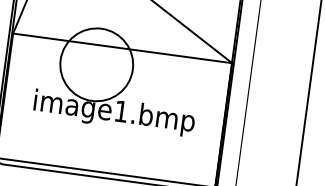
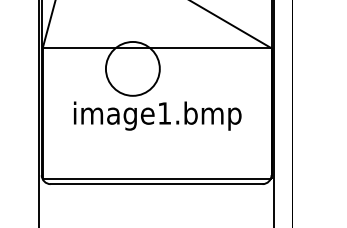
circle: (96, 64) -> (132, 68), size x0.71

